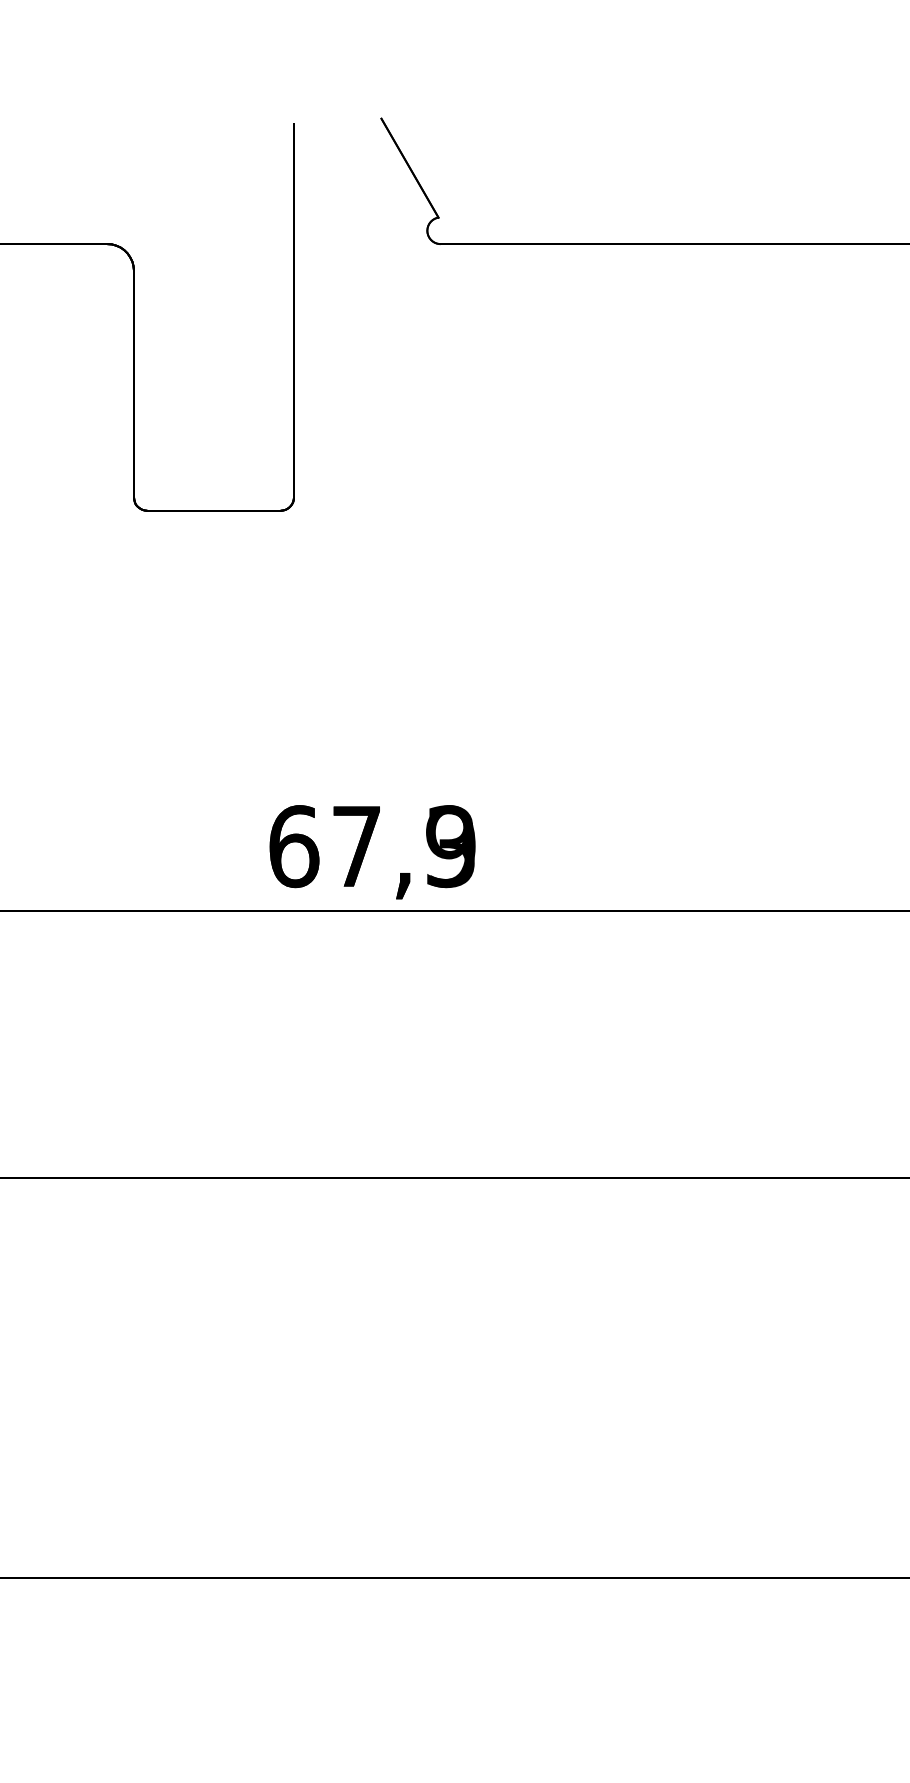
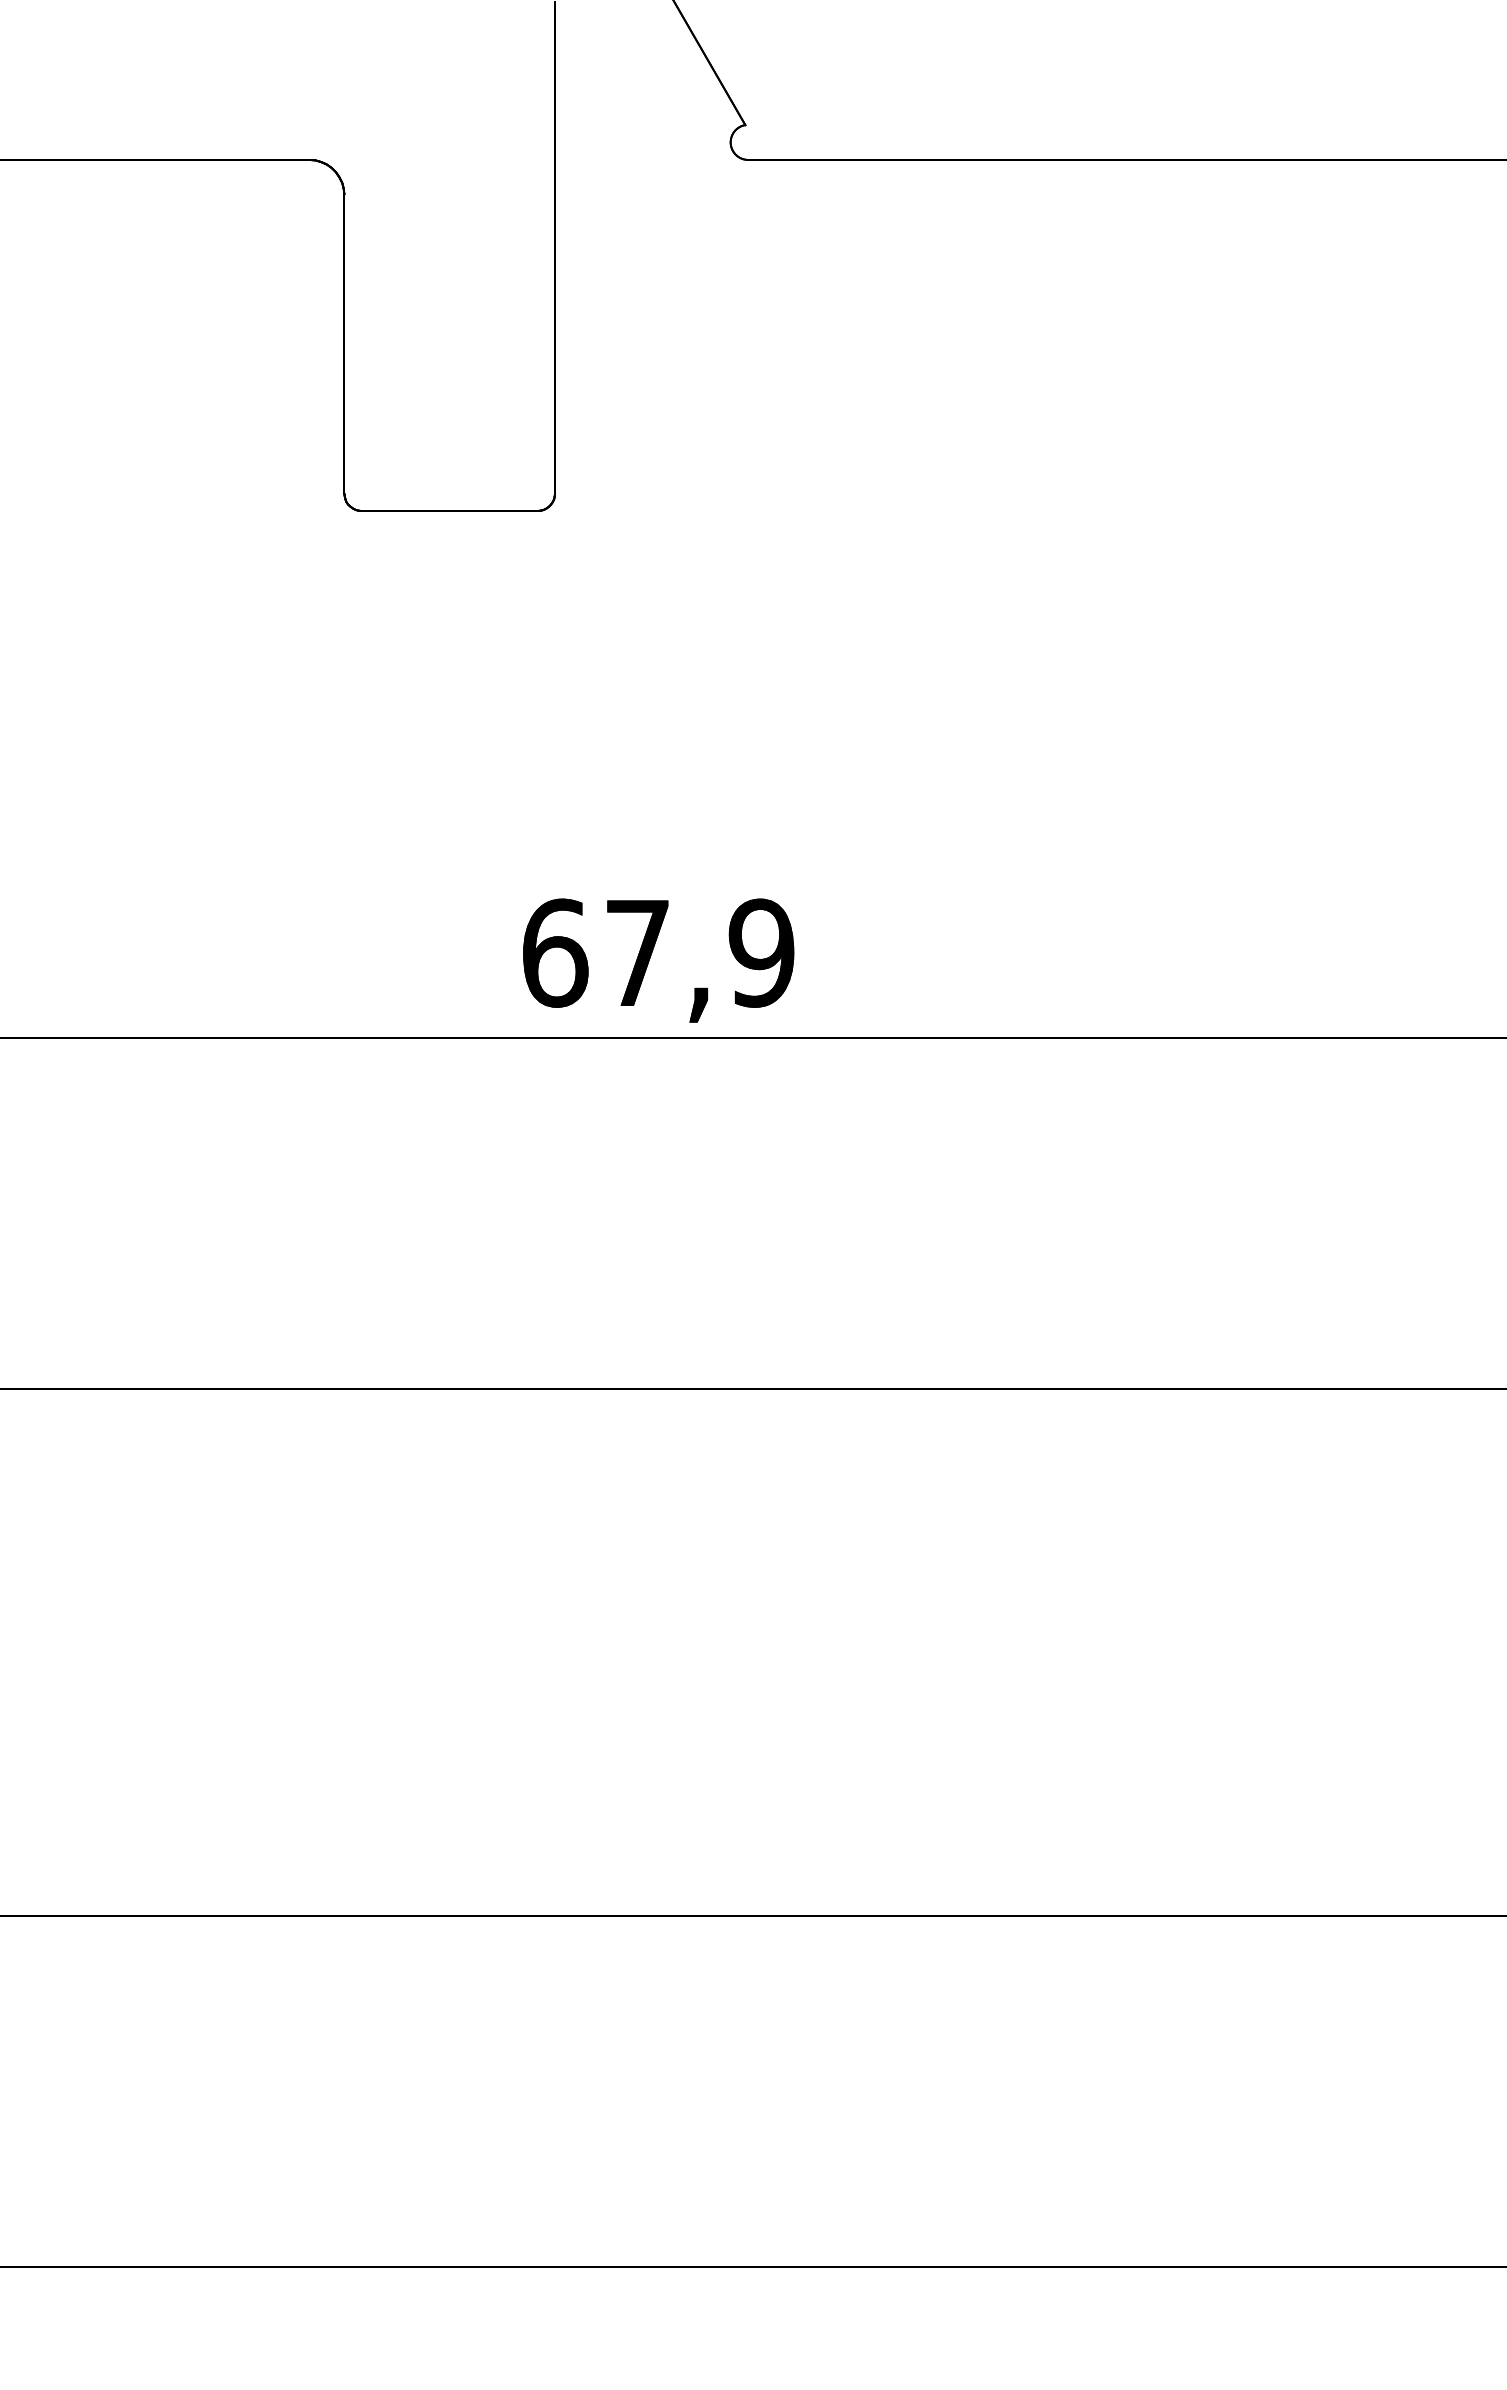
text: (450, 846) -> (761, 952), 67,3 -> 67,9

